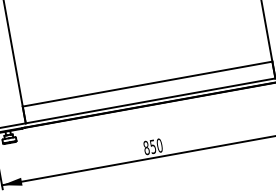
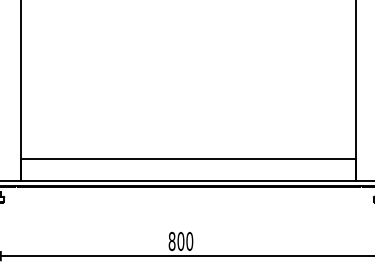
text: (152, 146) -> (180, 241), 850 -> 800

